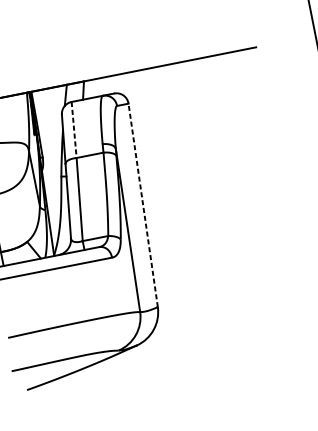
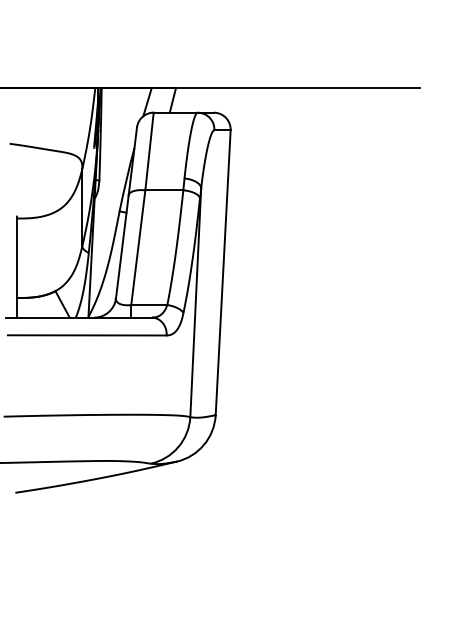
line: (74, 129) -> (149, 151), dashed -> solid
line: (143, 205) -> (223, 272), dashed -> solid

